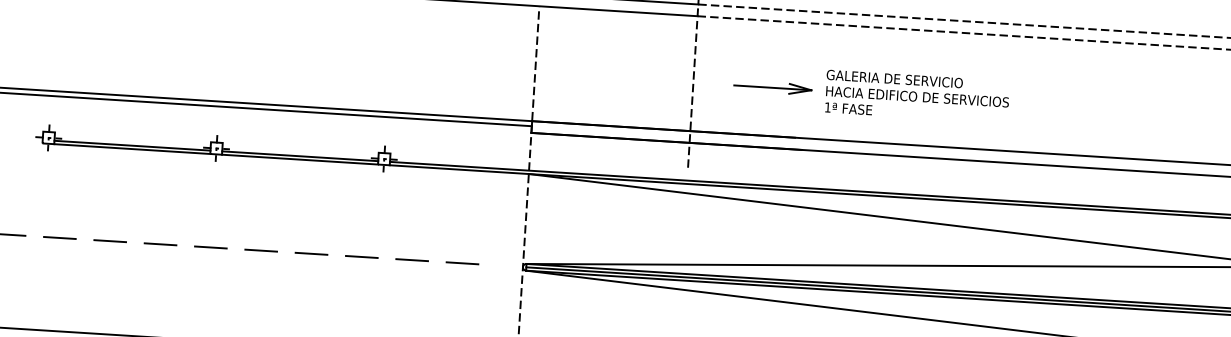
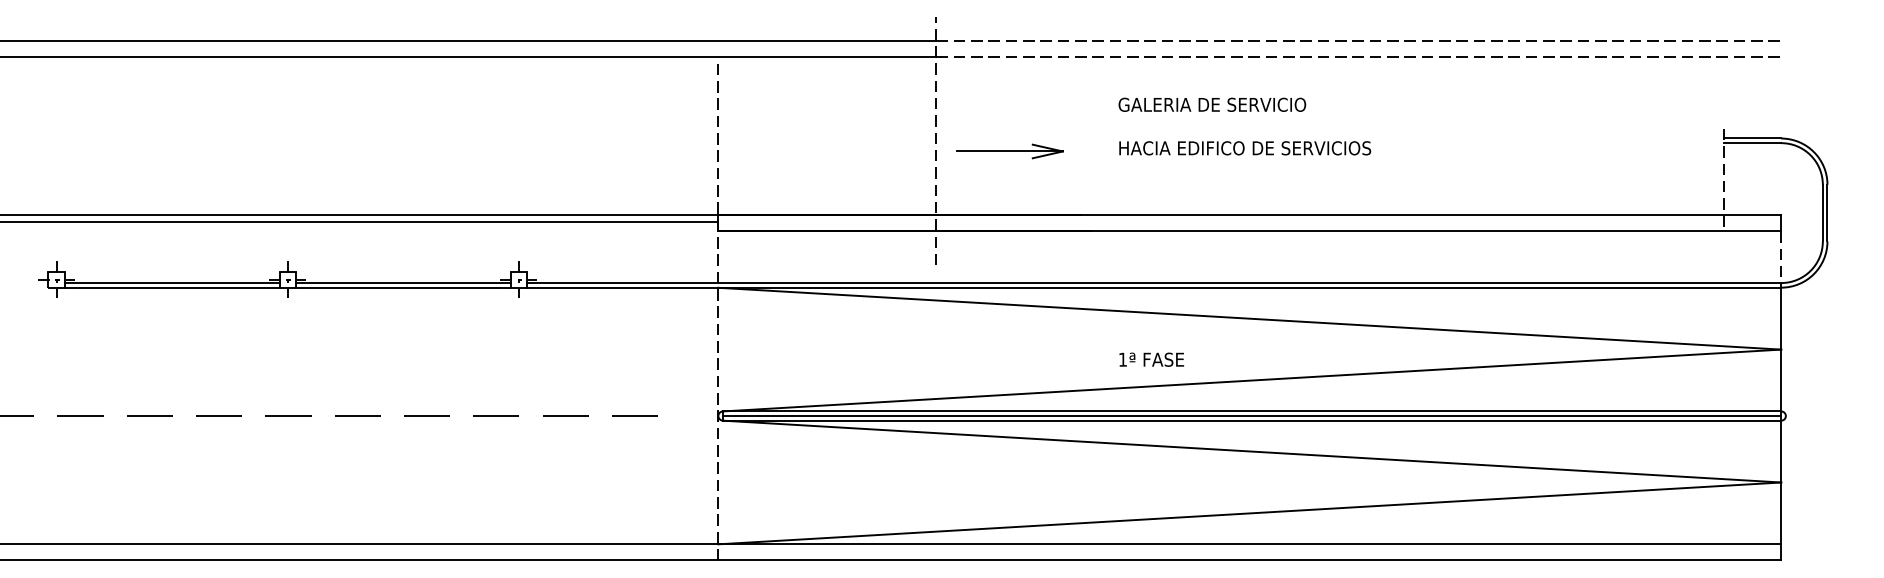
text: (894, 78) -> (1212, 104), moved
part: (772, 87) -> (1009, 151), moved
text: (848, 108) -> (1151, 359), moved

